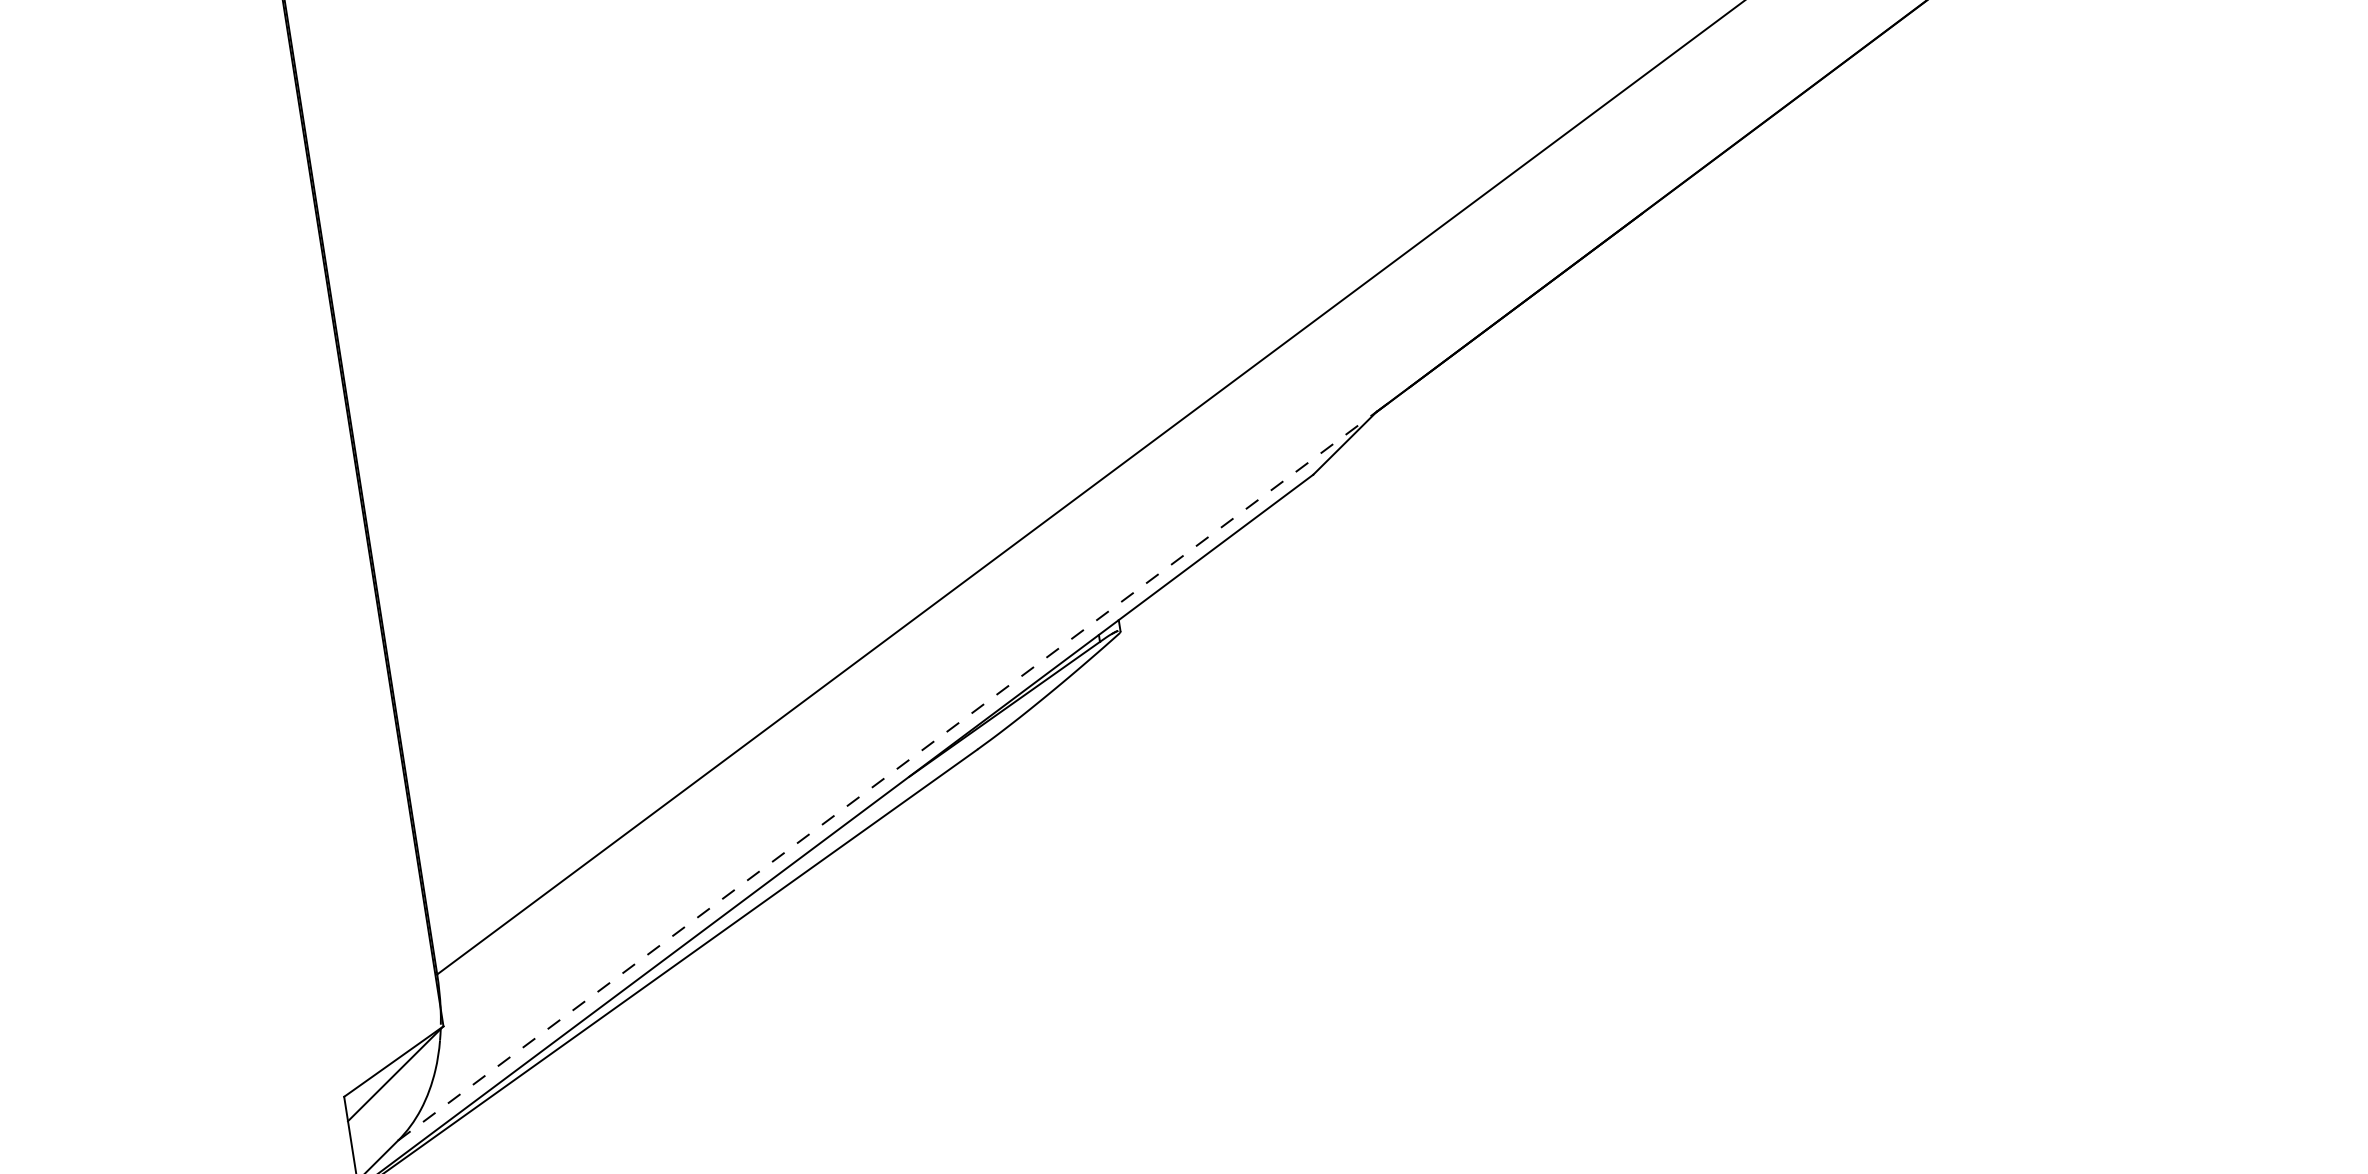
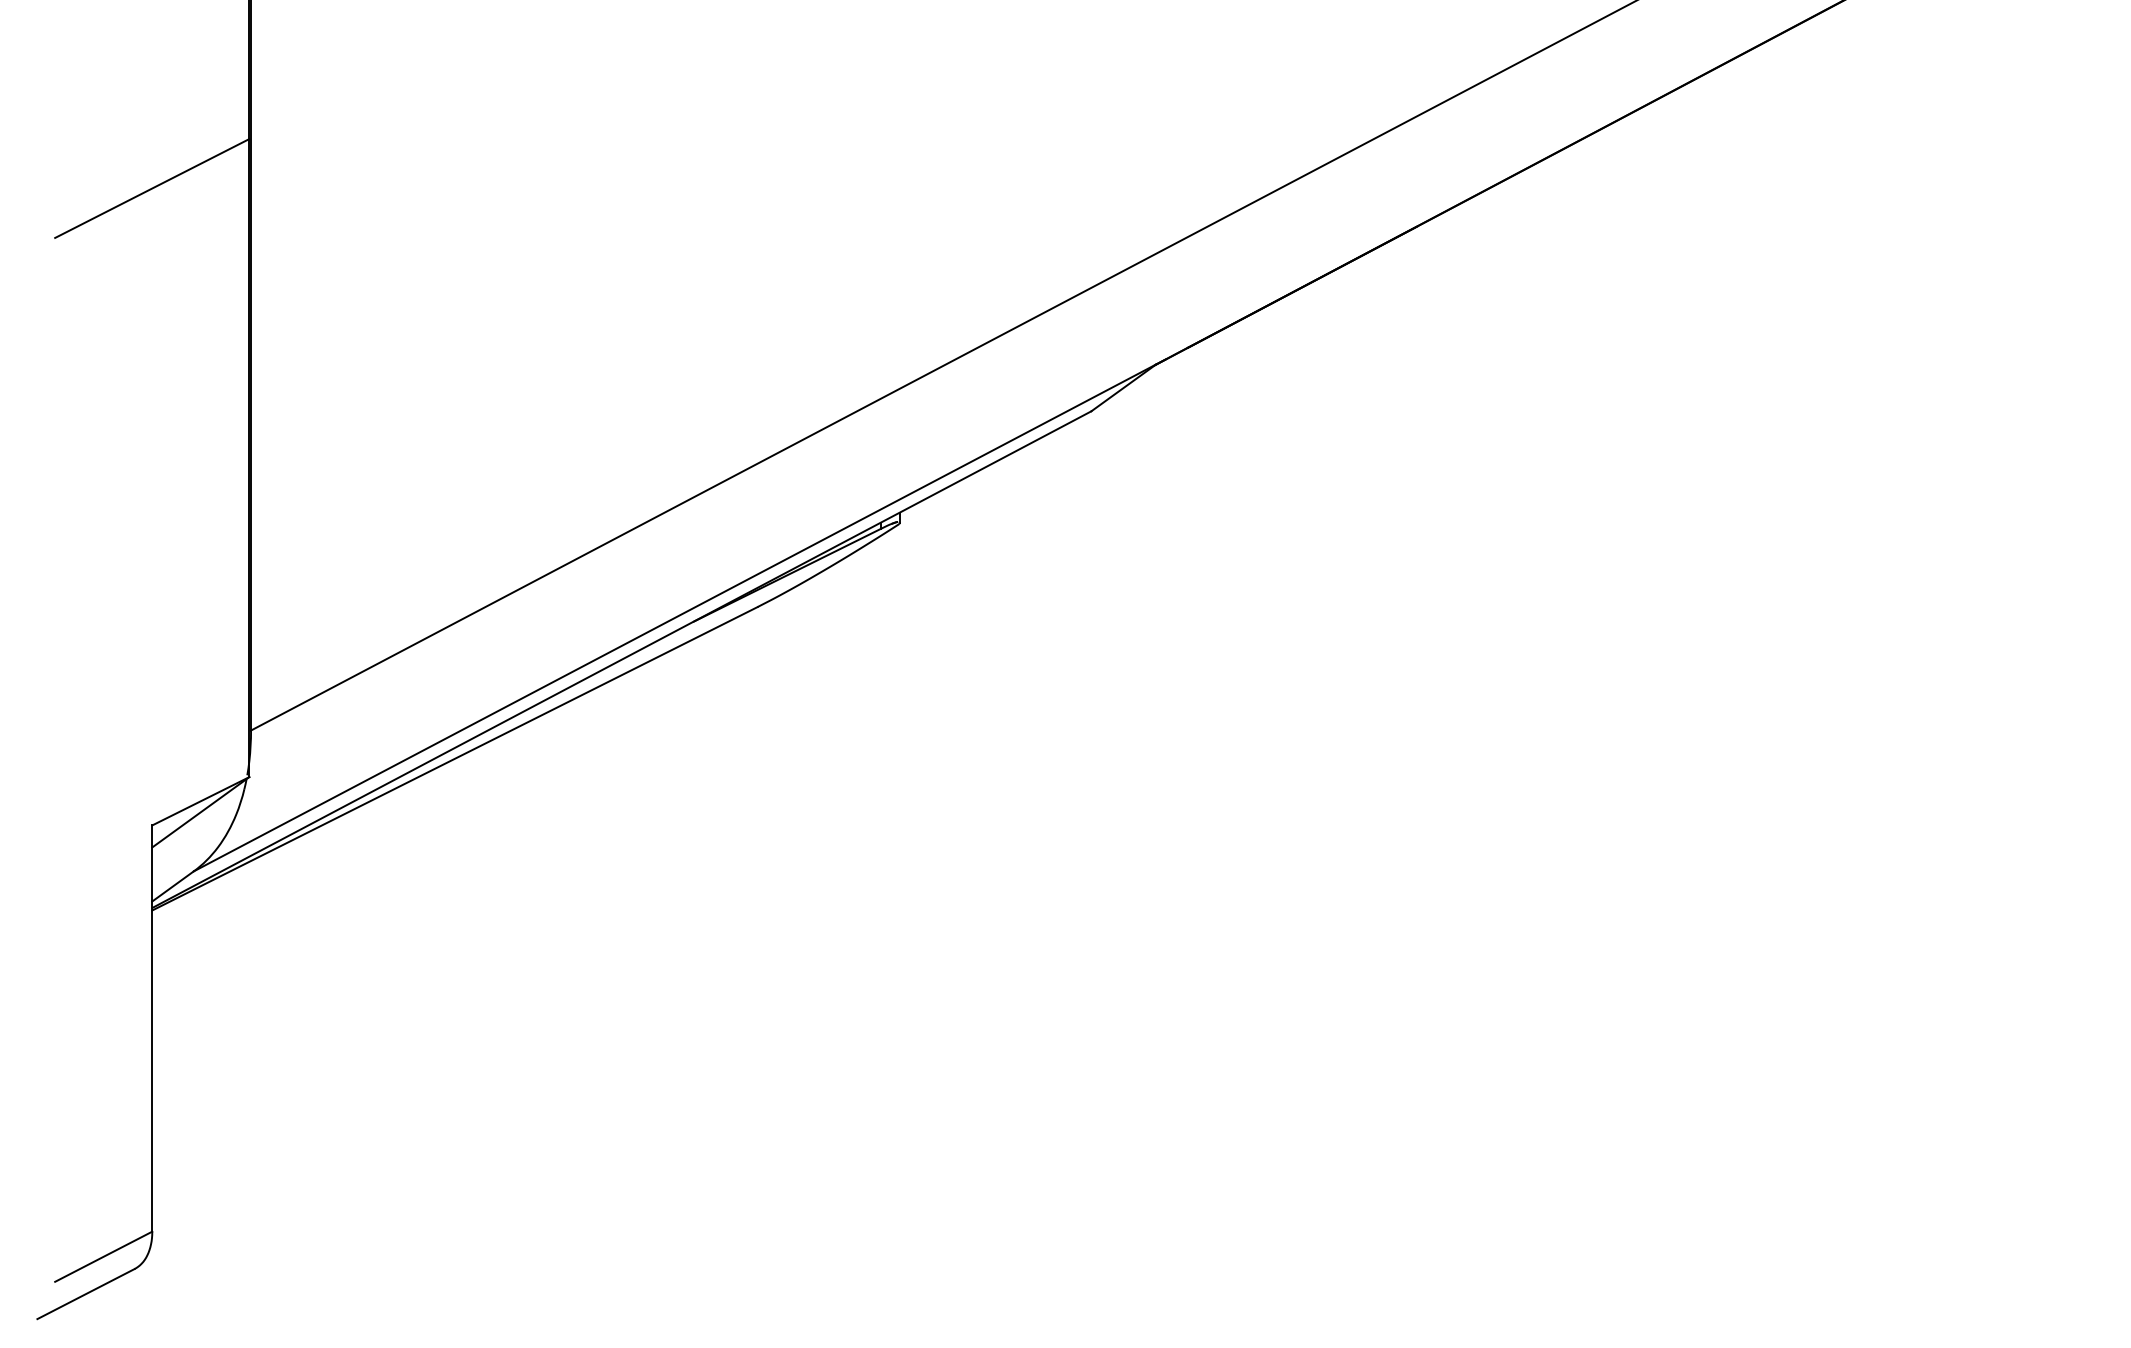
line: (233, 390) -> (152, 188), added
line: (888, 775) -> (675, 617), dashed -> solid

